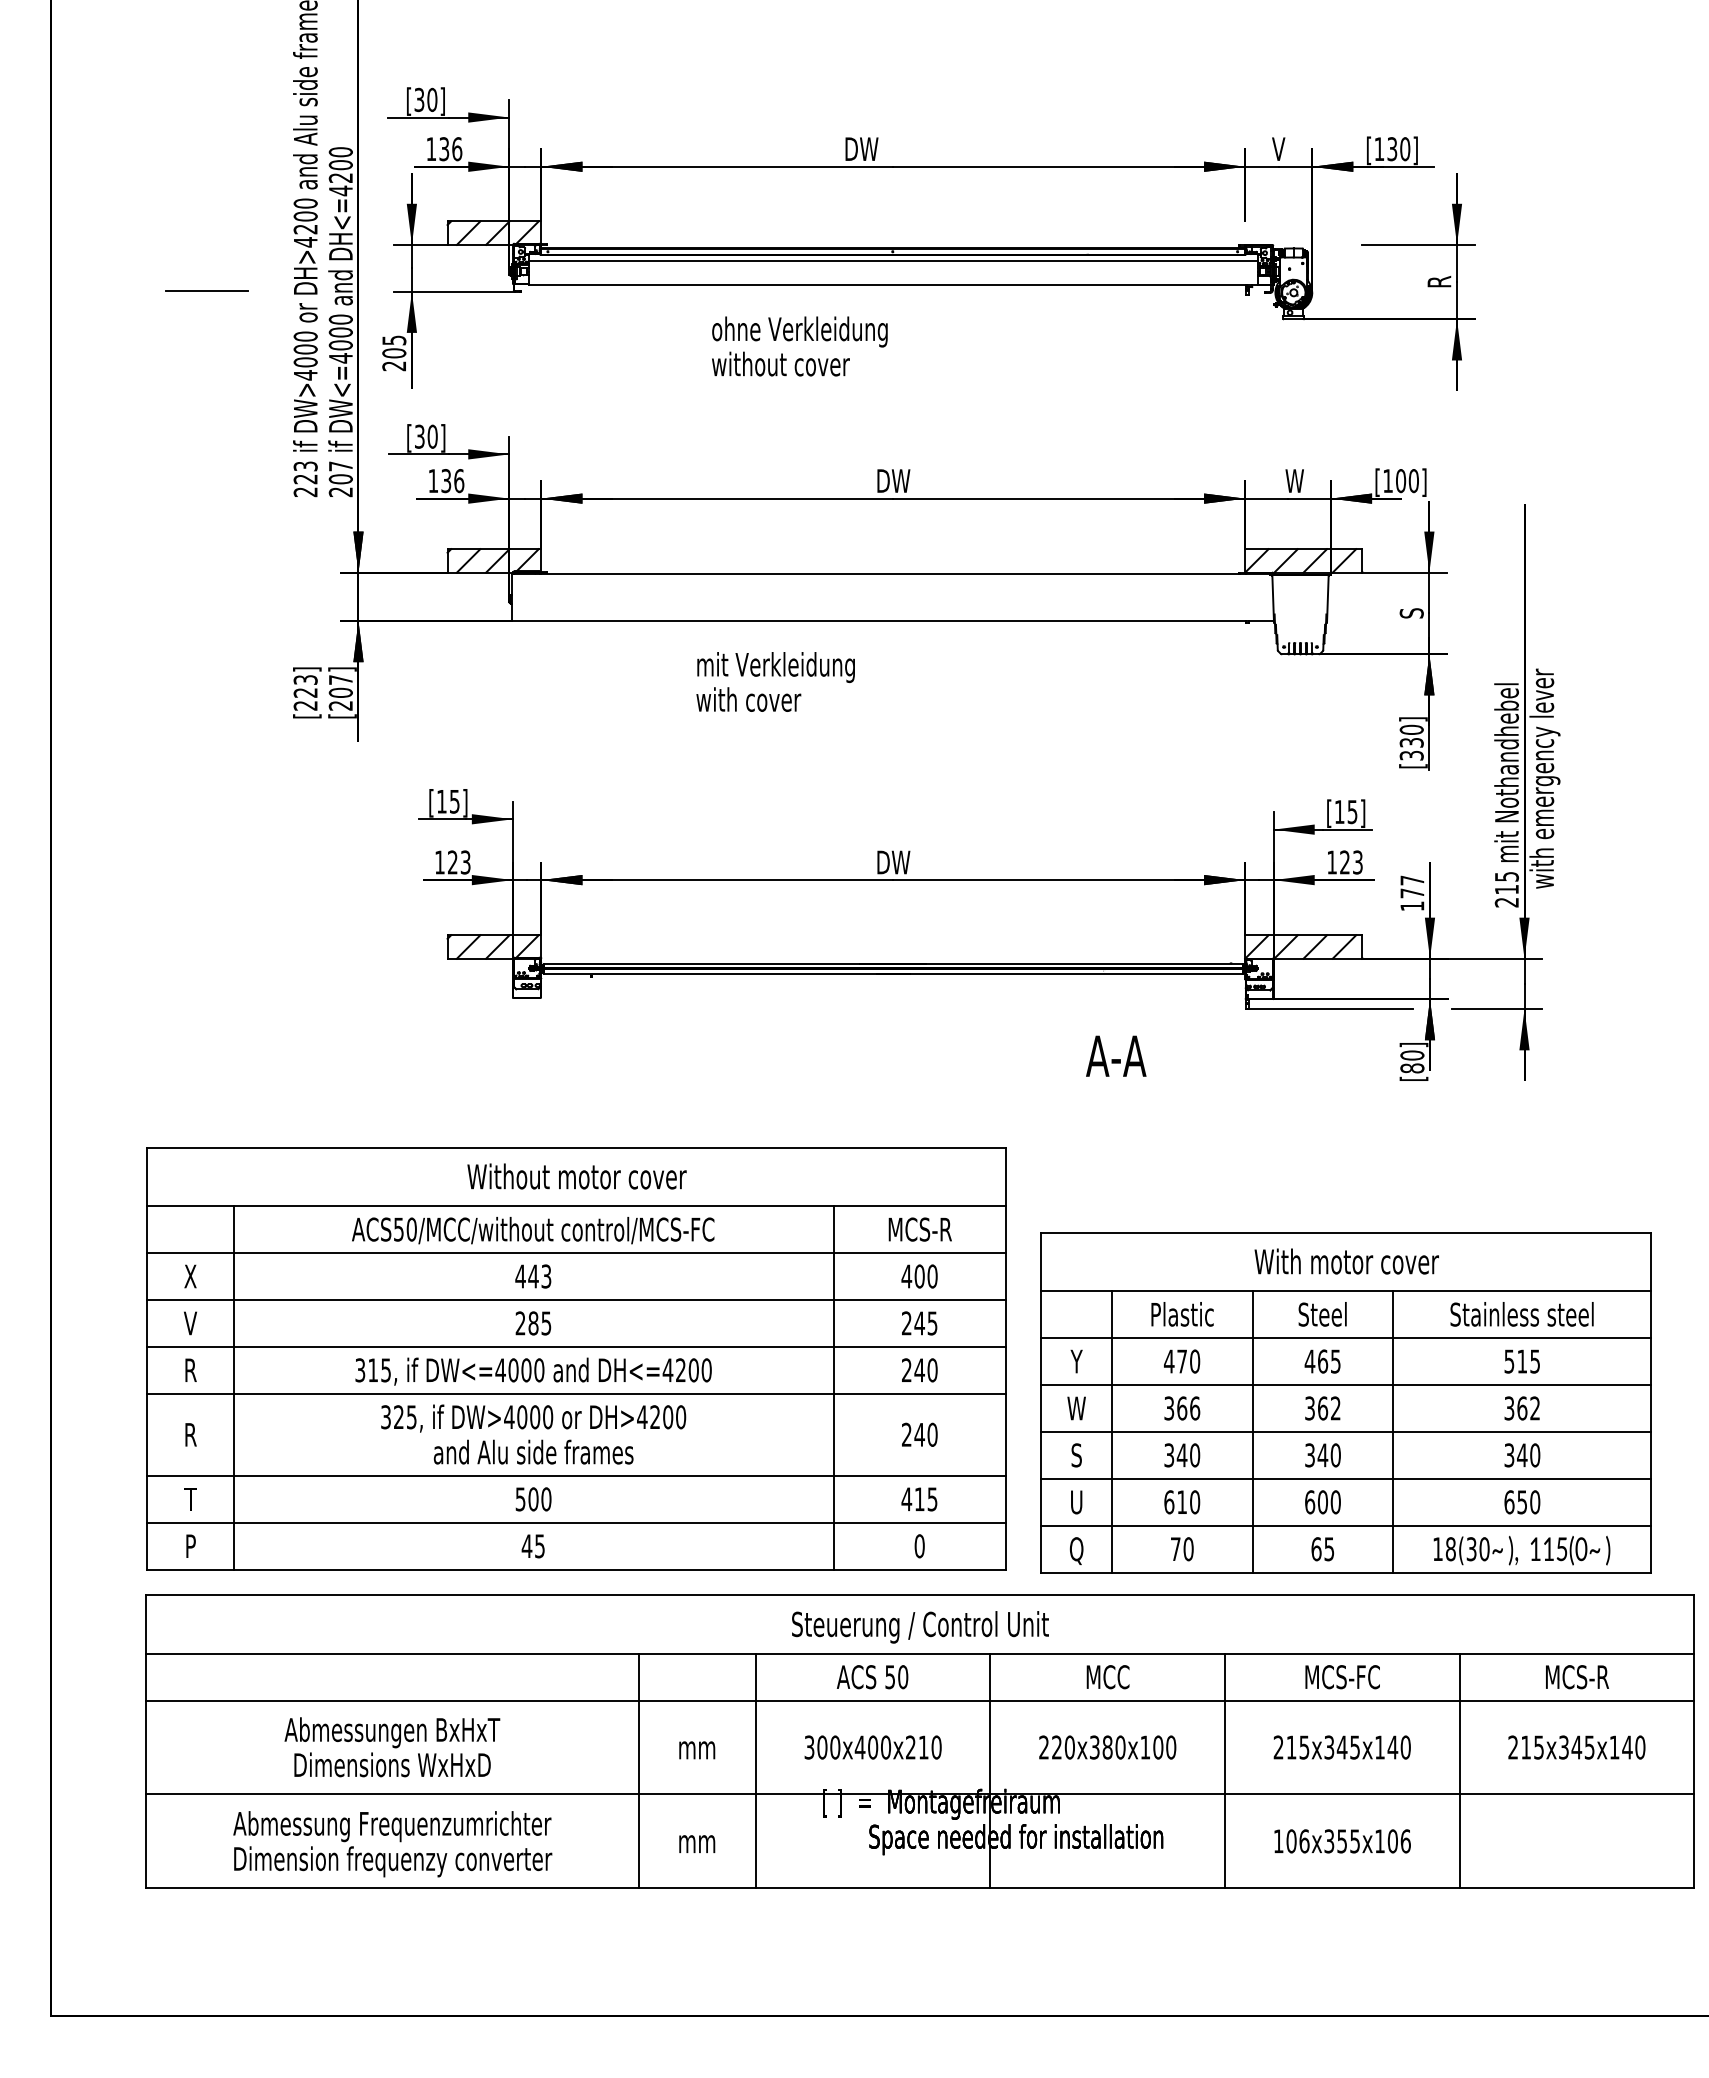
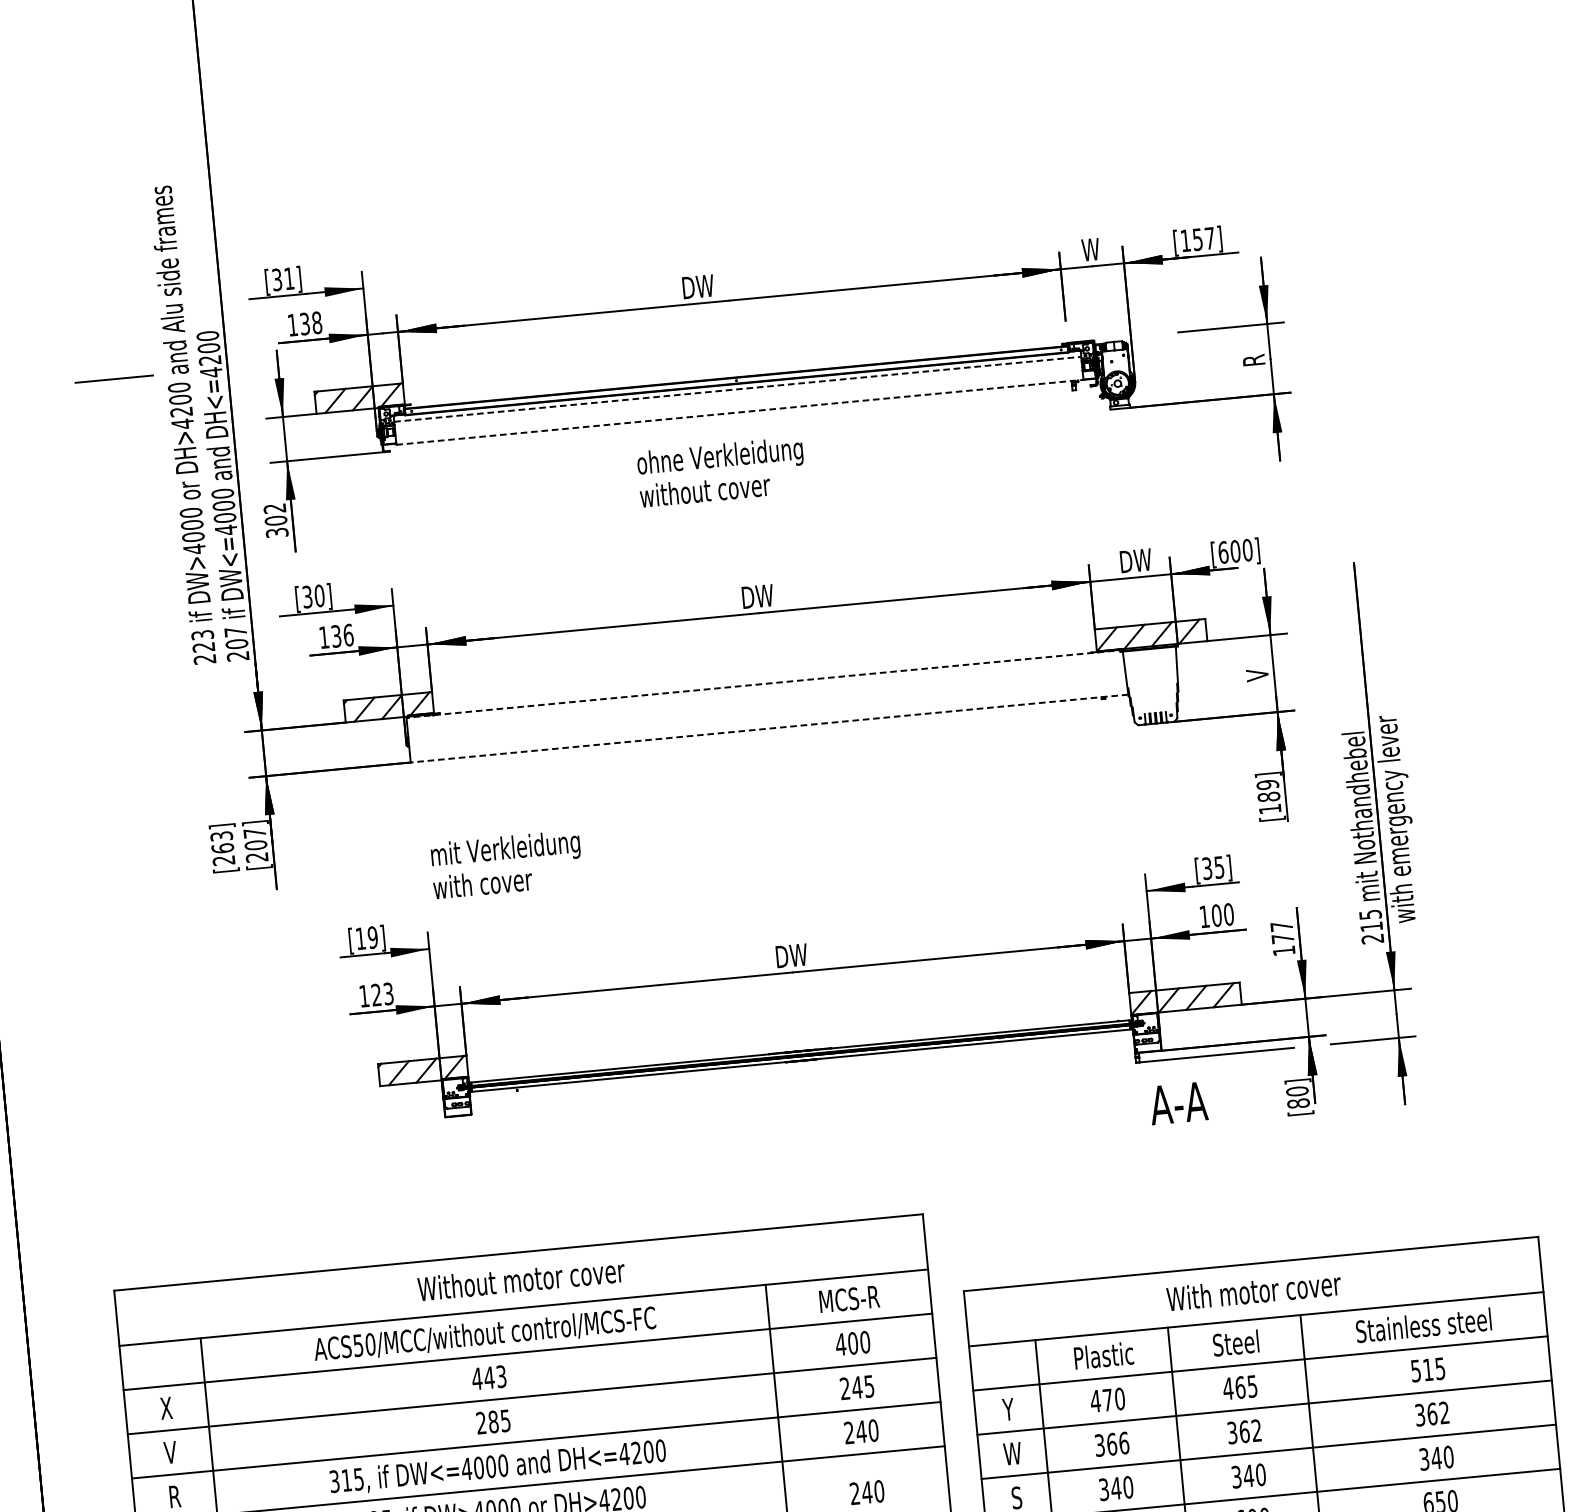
text: (432, 99) -> (289, 278), [30] -> [31]
text: (1278, 148) -> (1090, 249), V -> W
text: (457, 149) -> (317, 323), 136 -> 138
text: (1399, 149) -> (1204, 239), [130] -> [157]
line: (893, 260) -> (737, 388), solid -> dashed
line: (893, 285) -> (740, 412), solid -> dashed
line: (206, 290) -> (113, 378), moved
text: (799, 346) -> (721, 472), moved
text: (394, 353) -> (276, 520), 205 -> 302
text: (1295, 480) -> (1136, 560), W -> DW
text: (1388, 481) -> (1223, 552), [100] -> [600]
line: (892, 573) -> (764, 683), solid -> dashed
text: (1411, 613) -> (1257, 675), S -> V
line: (892, 621) -> (769, 728), solid -> dashed
text: (775, 681) -> (506, 864), moved
text: (305, 692) -> (222, 848), [223] -> [263]
text: (1411, 742) -> (1268, 796), [330] -> [189]
text: (454, 801) -> (372, 937), [15] -> [19]
text: (1339, 812) -> (1207, 869), [15] -> [35]
text: (1351, 862) -> (1222, 915), 123 -> 100
text: (1116, 1055) -> (1178, 1102), moved

